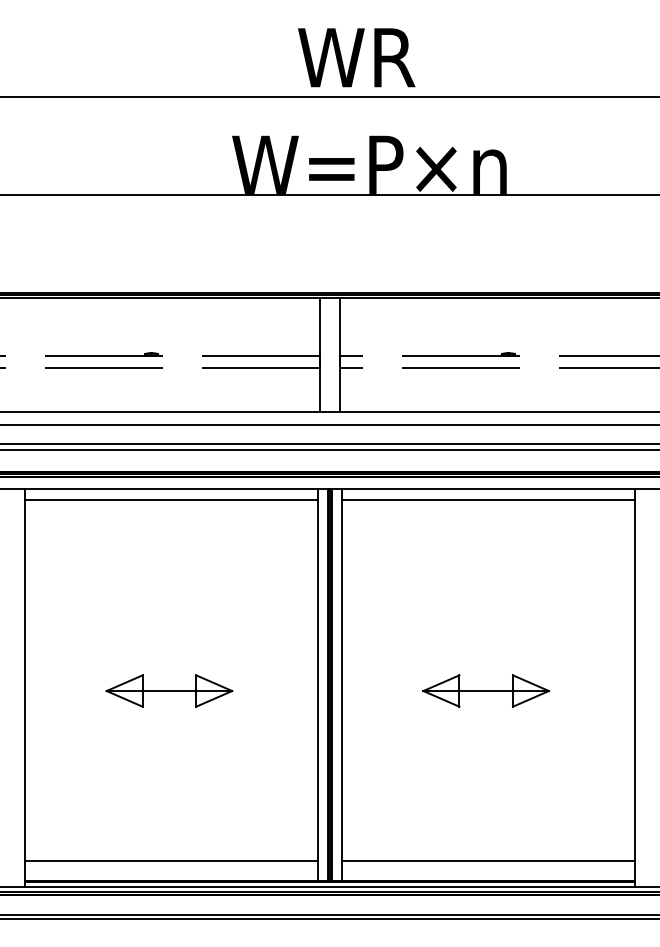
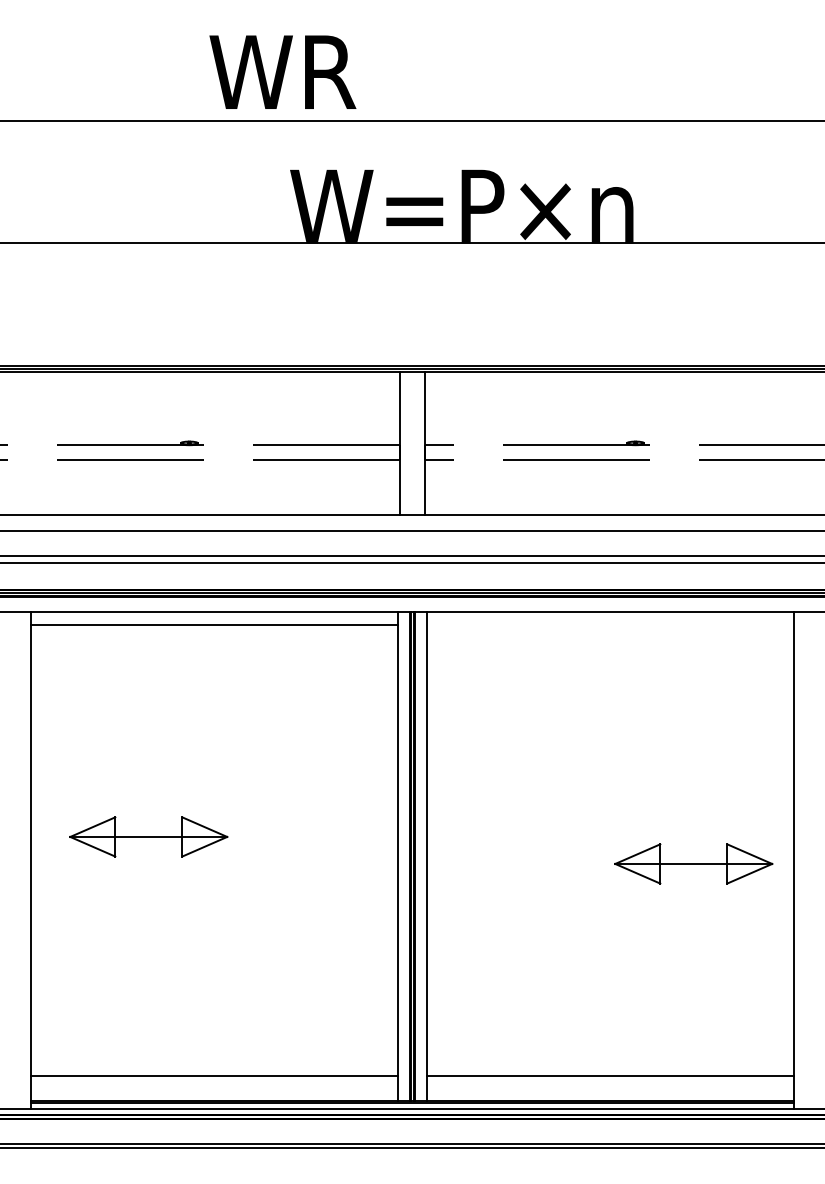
text: (356, 57) -> (282, 71), moved
line: (488, 499) -> (610, 624), removed
part: (169, 690) -> (148, 836), moved
part: (485, 690) -> (693, 863), moved

